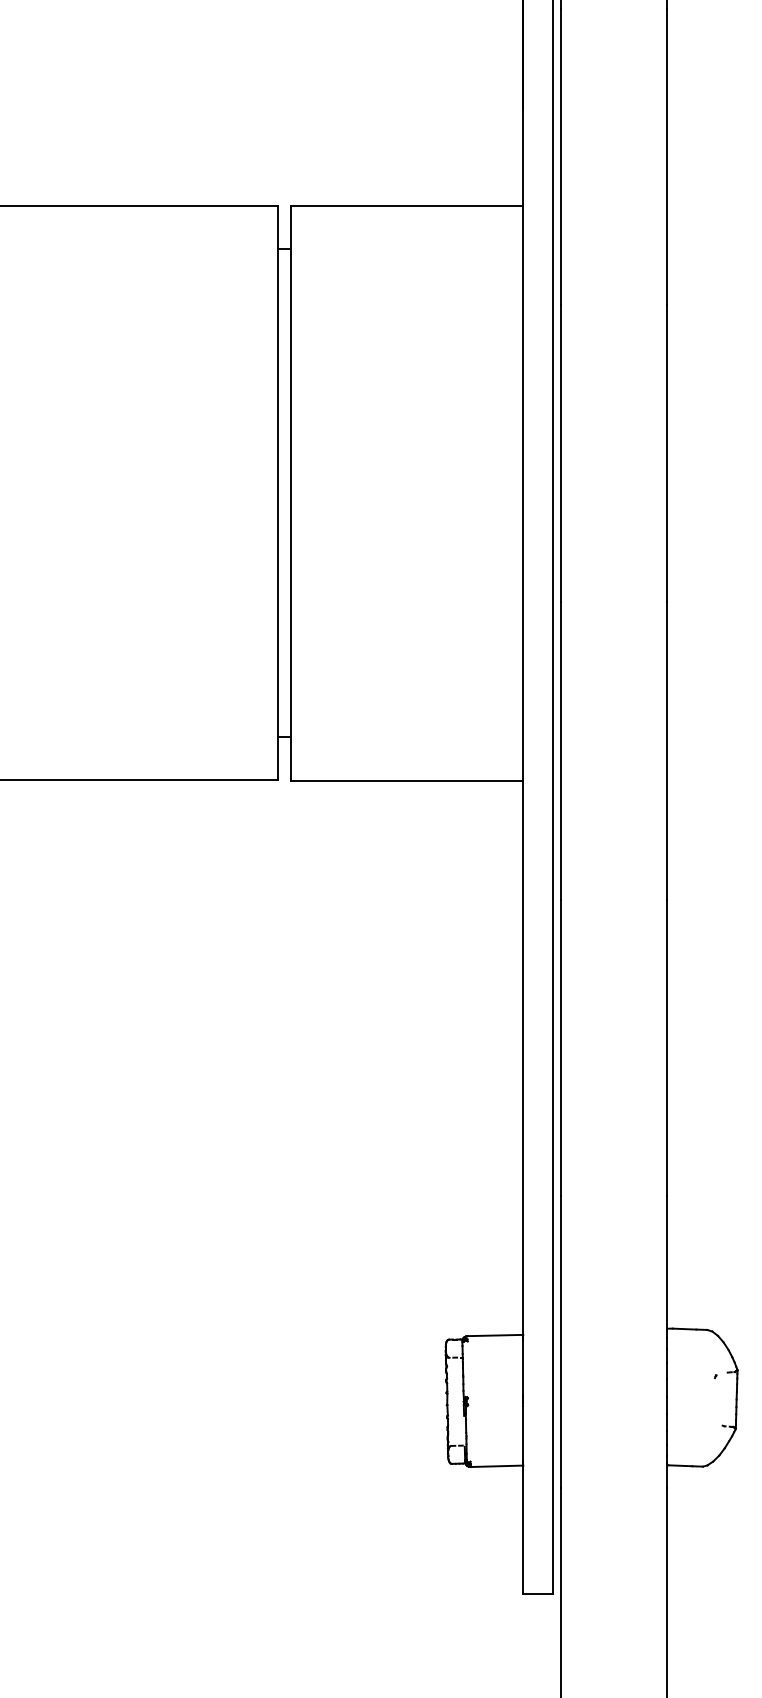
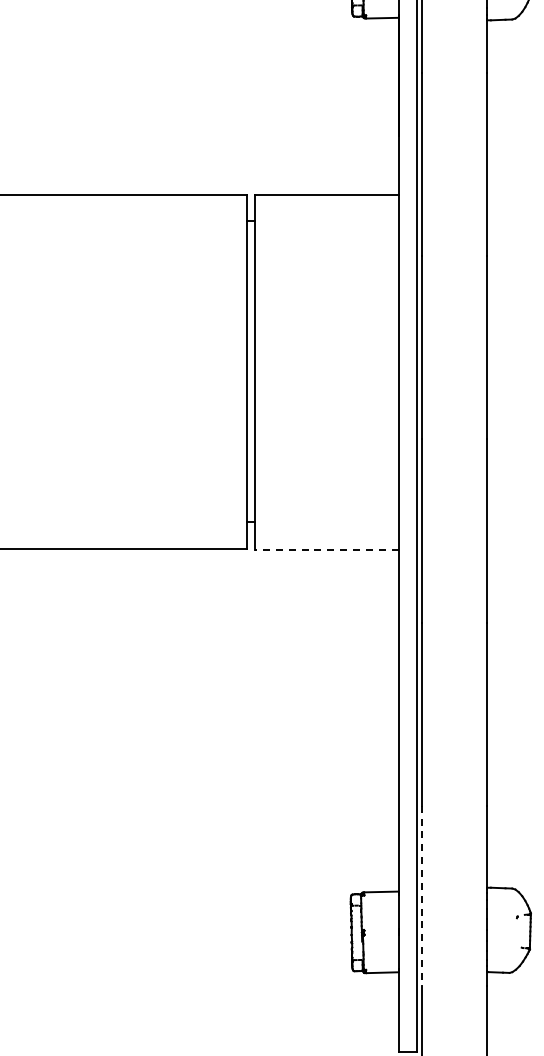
line: (408, 780) -> (327, 549), solid -> dashed
line: (561, 1342) -> (422, 896), solid -> dashed

